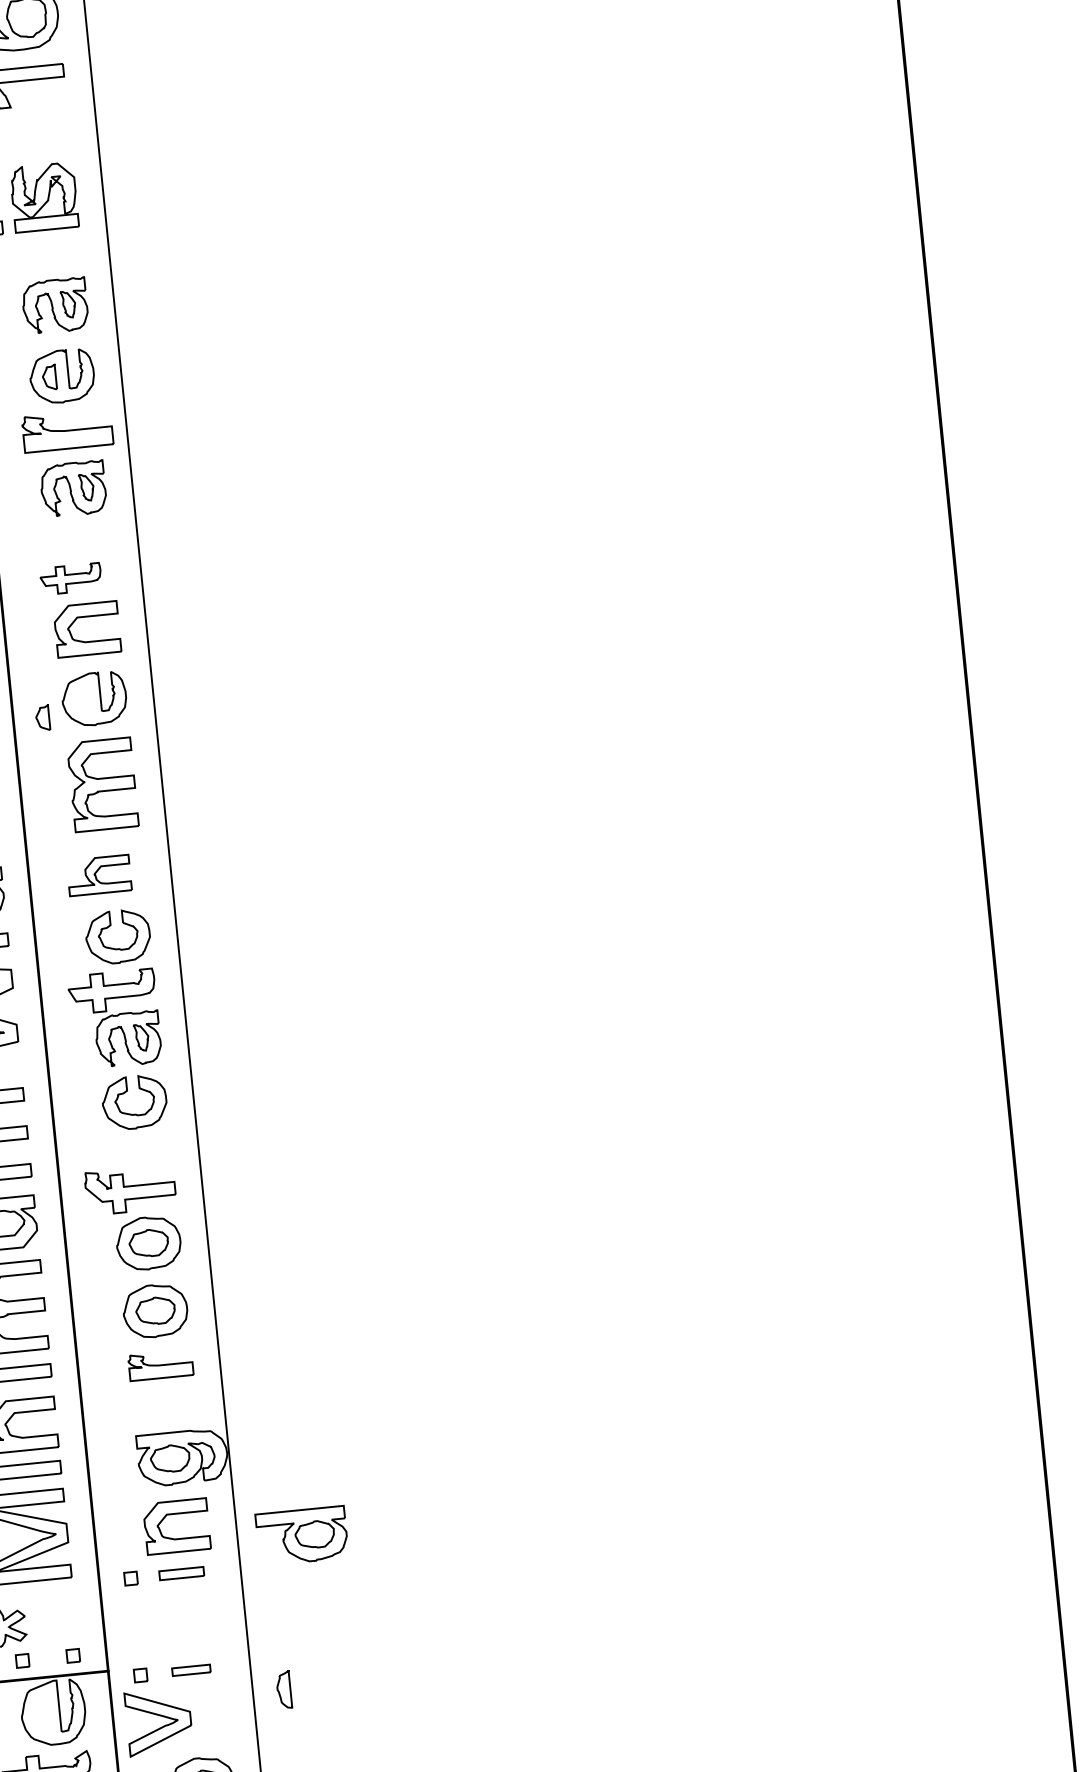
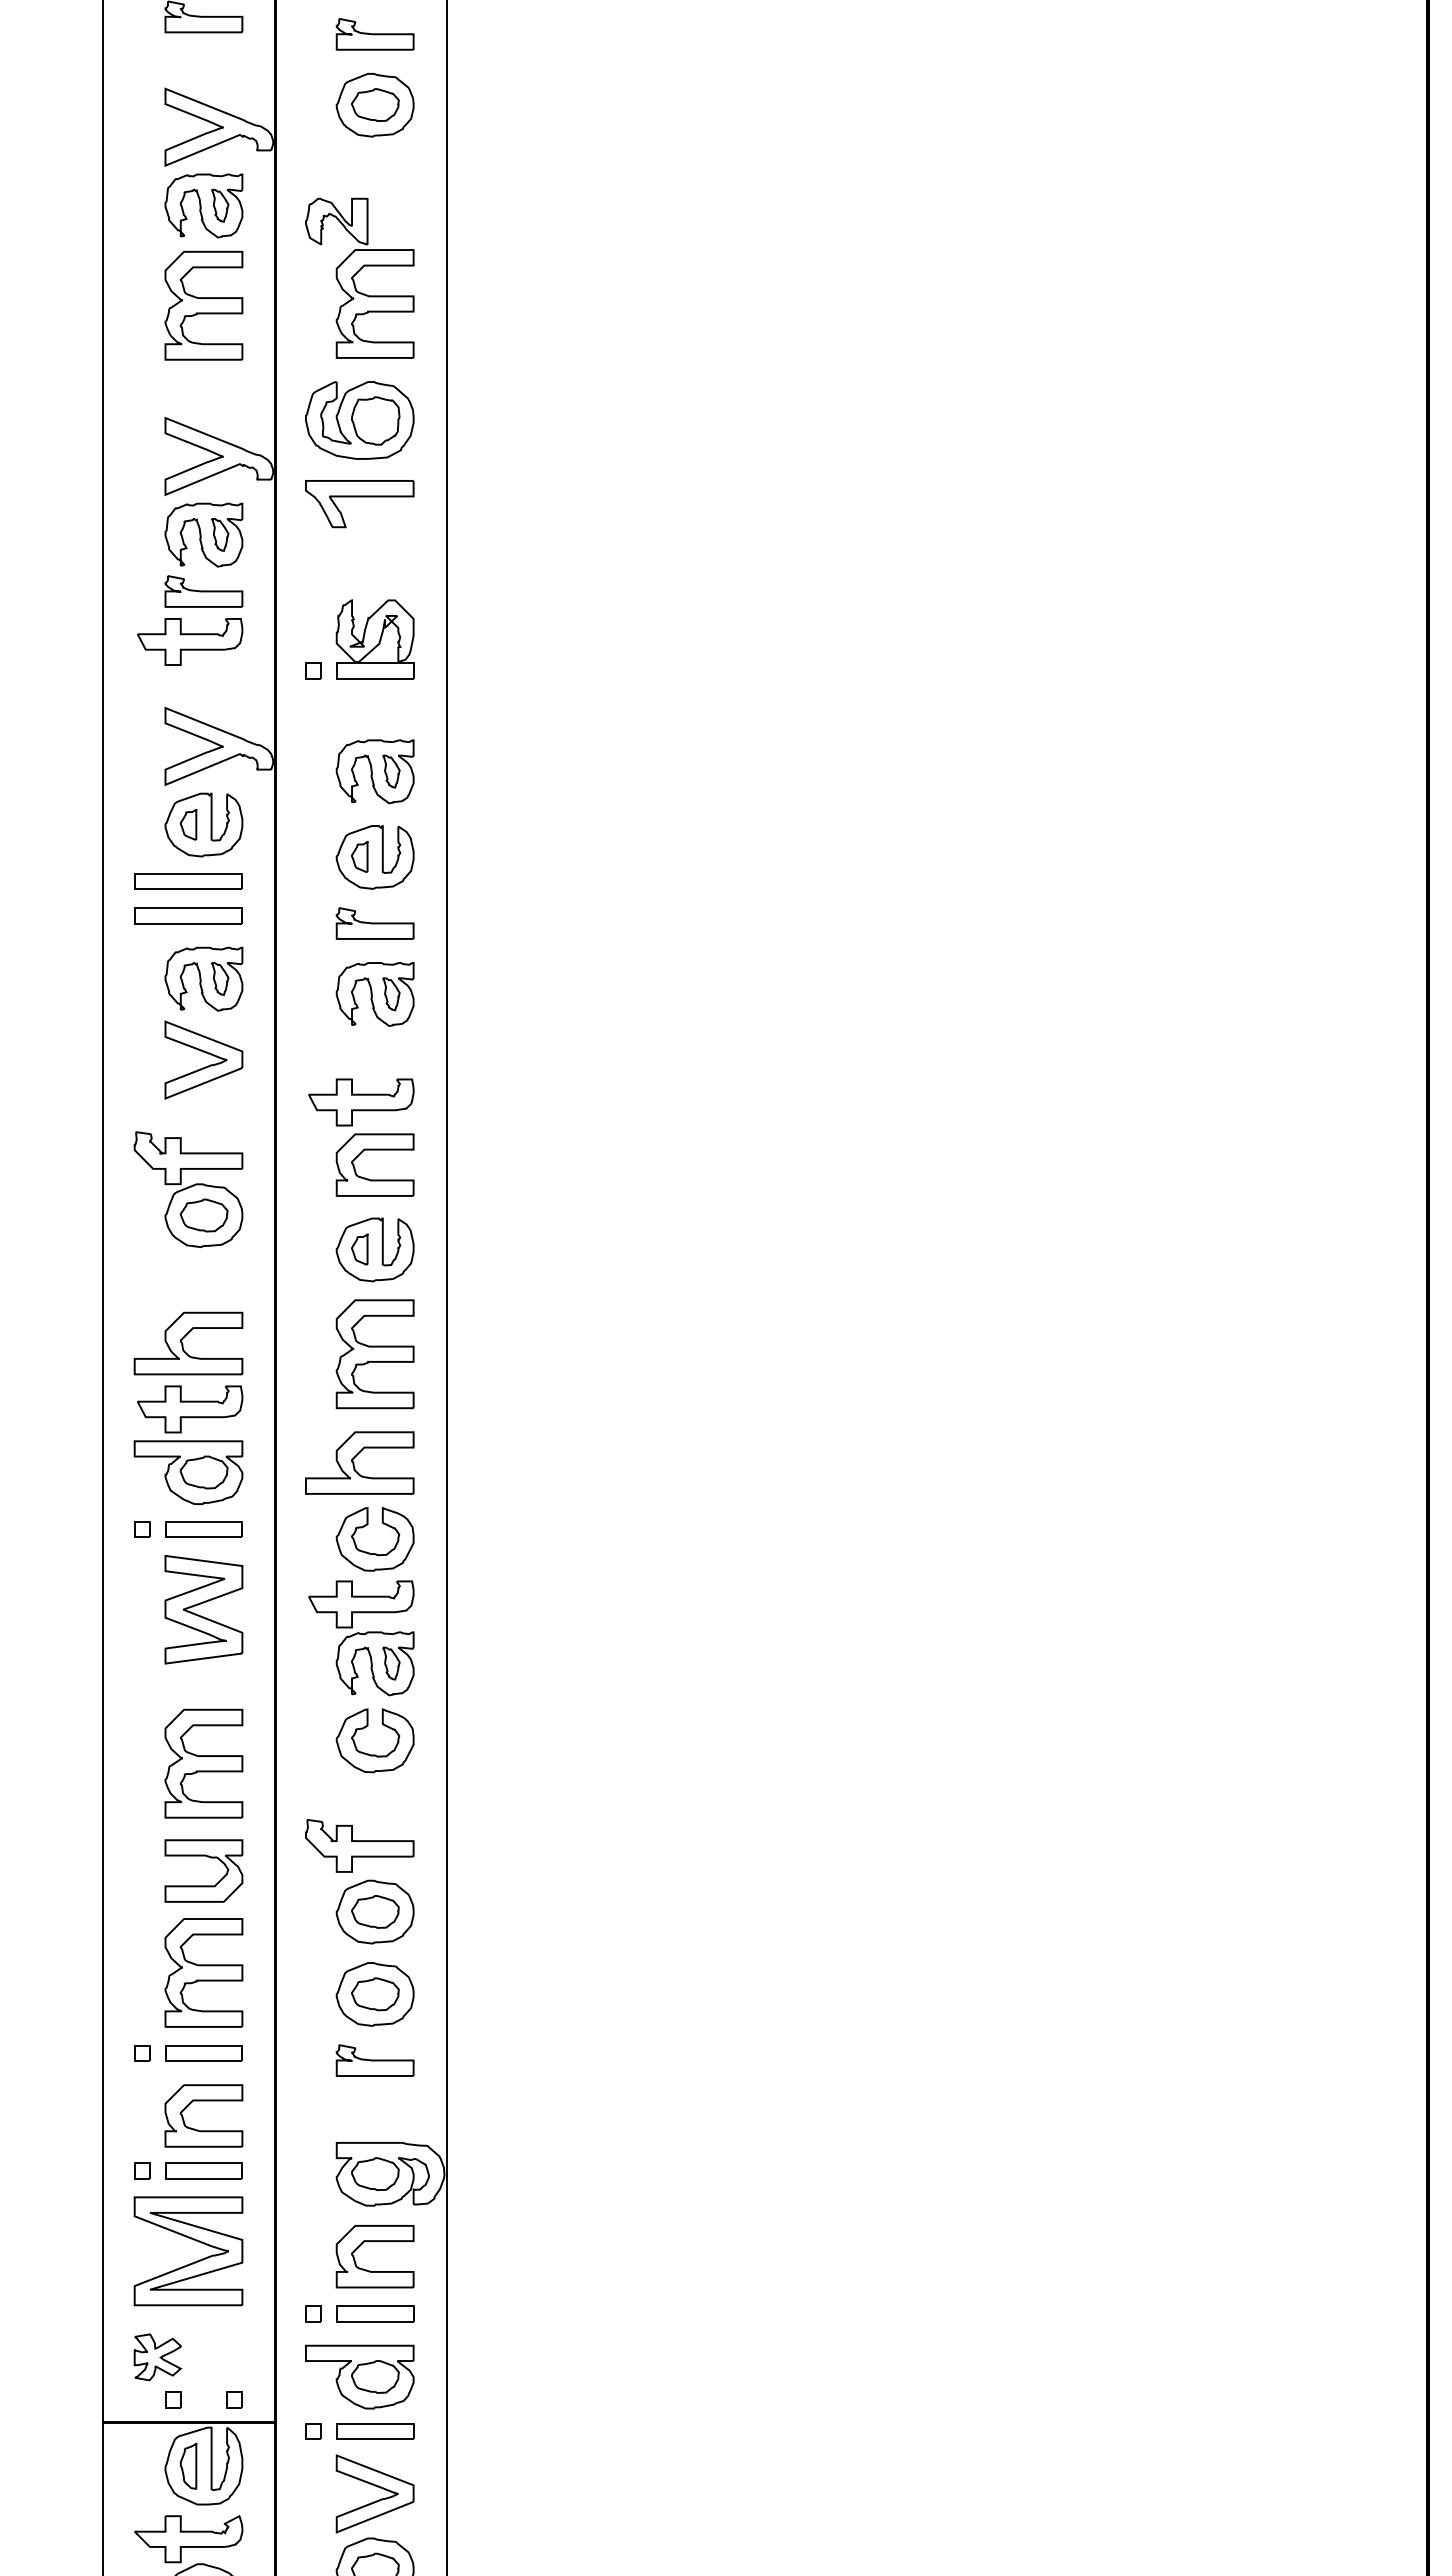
part: (67, 430) -> (374, 923), size x0.71
part: (71, 579) -> (361, 1102), size x1.43
part: (42, 718) -> (359, 1249), moved
part: (98, 875) -> (359, 1462), size x1.43
part: (301, 1535) -> (359, 2376), moved
part: (181, 1573) -> (375, 2313), size x1.43
part: (191, 1670) -> (375, 2431), size x1.67
part: (284, 1690) -> (188, 2466), moved
part: (160, 1716) -> (377, 2487), moved

